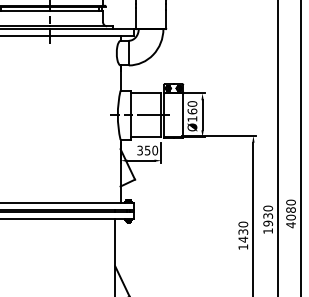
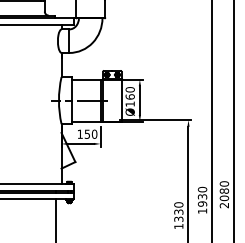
text: (139, 150) -> (79, 134), 350 -> 150
text: (290, 225) -> (223, 205), 4080 -> 2080
text: (243, 239) -> (178, 219), 1430 -> 1330

